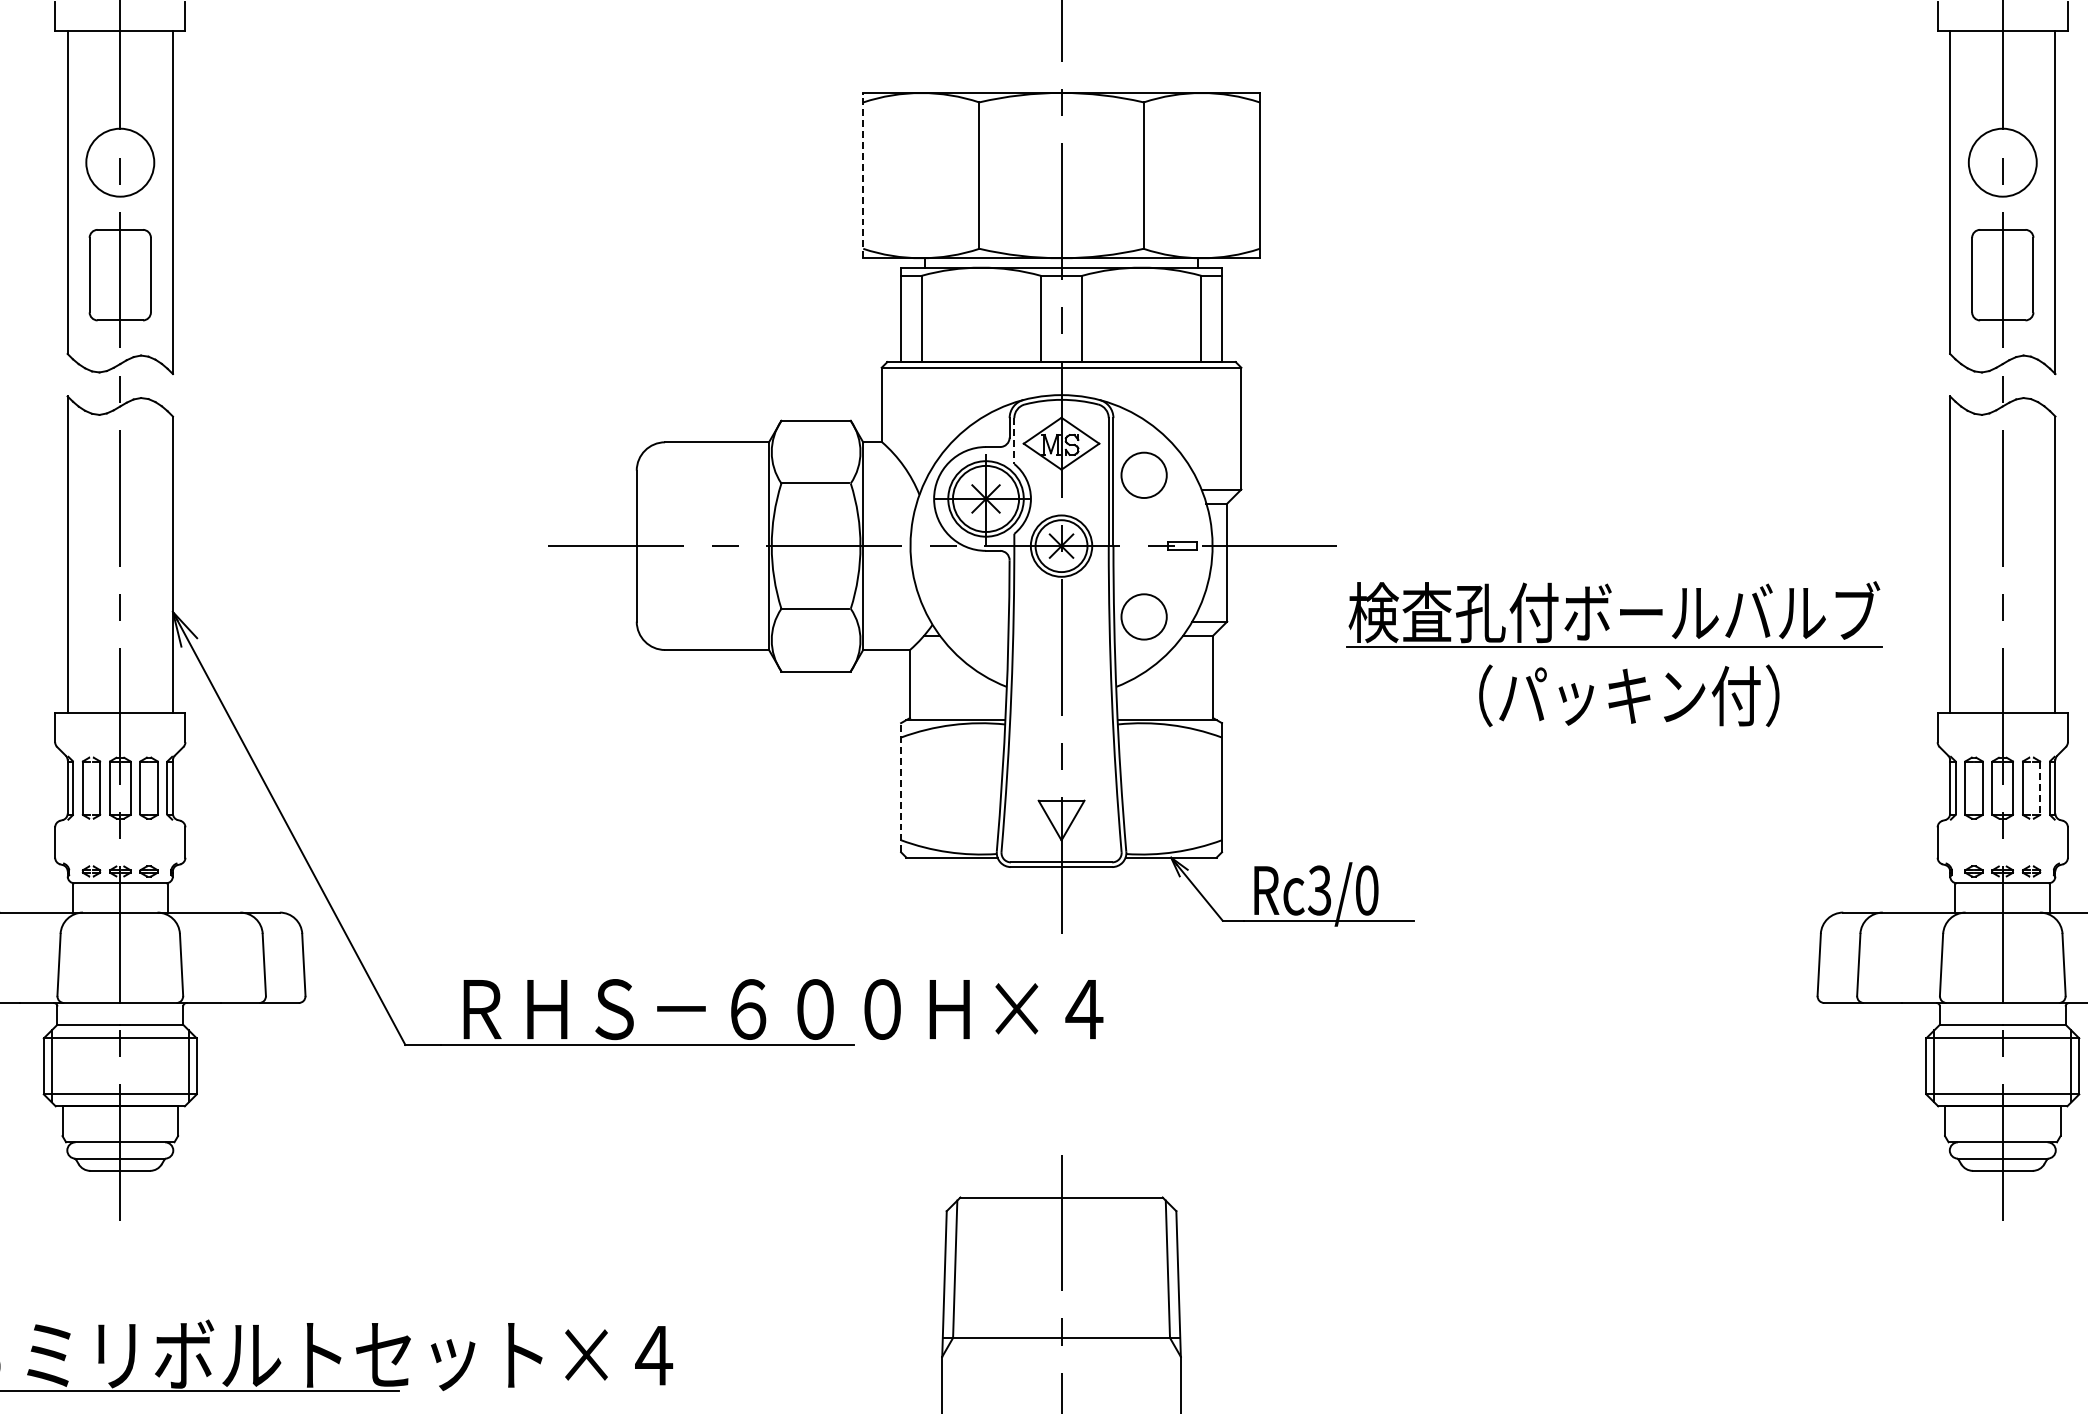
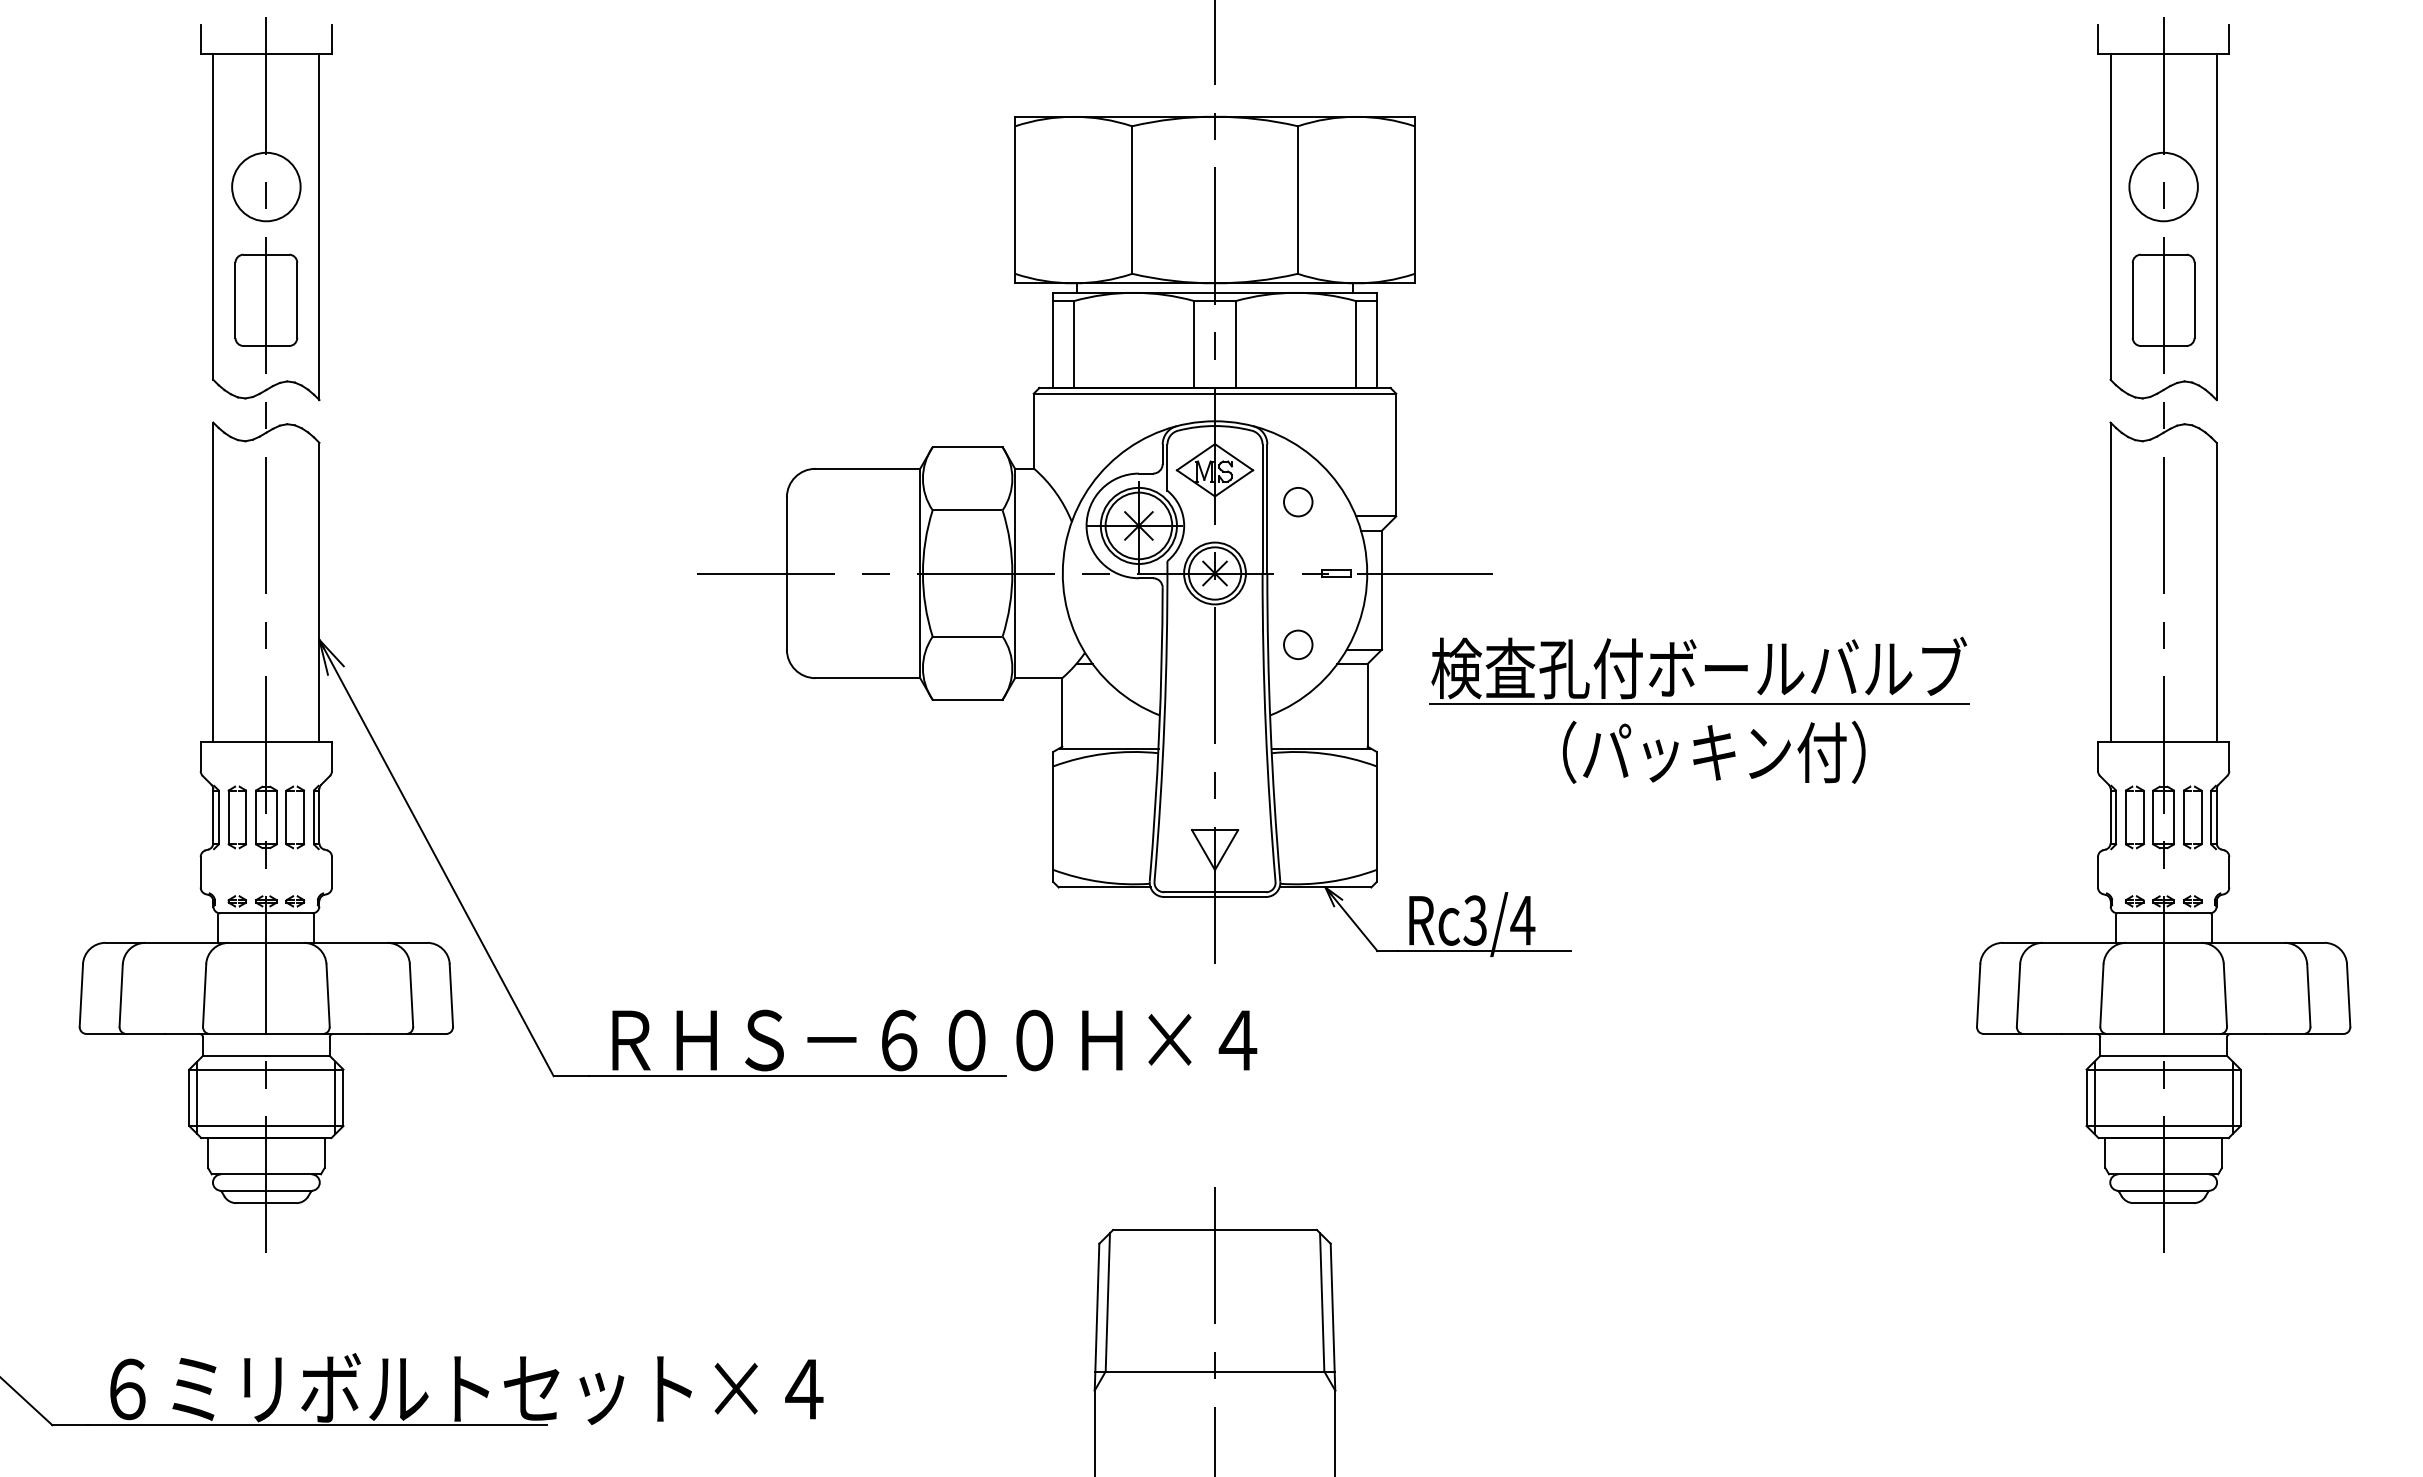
line: (863, 175) -> (1015, 199), dashed -> solid
line: (1014, 441) -> (1167, 468), dashed -> solid
circle: (1144, 474) -> (1298, 501), size x0.62
circle: (1144, 616) -> (1298, 644), size x0.62
part: (1614, 653) -> (1699, 709), moved
line: (901, 787) -> (1053, 816), dashed -> solid
line: (2040, 788) -> (2201, 817), dashed -> solid
text: (1366, 890) -> (1522, 920), Rc3/0 -> Rc3/4

